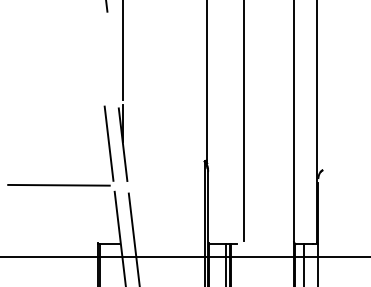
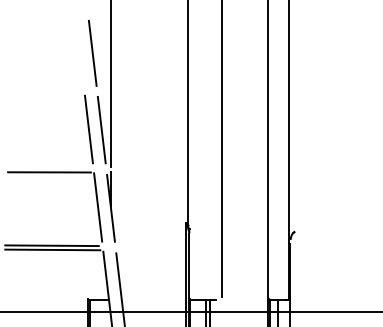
line: (98, 59) -> (88, 129), added
line: (112, 59) -> (101, 129), added
line: (56, 105) -> (49, 172), added
line: (59, 189) -> (52, 249), added

